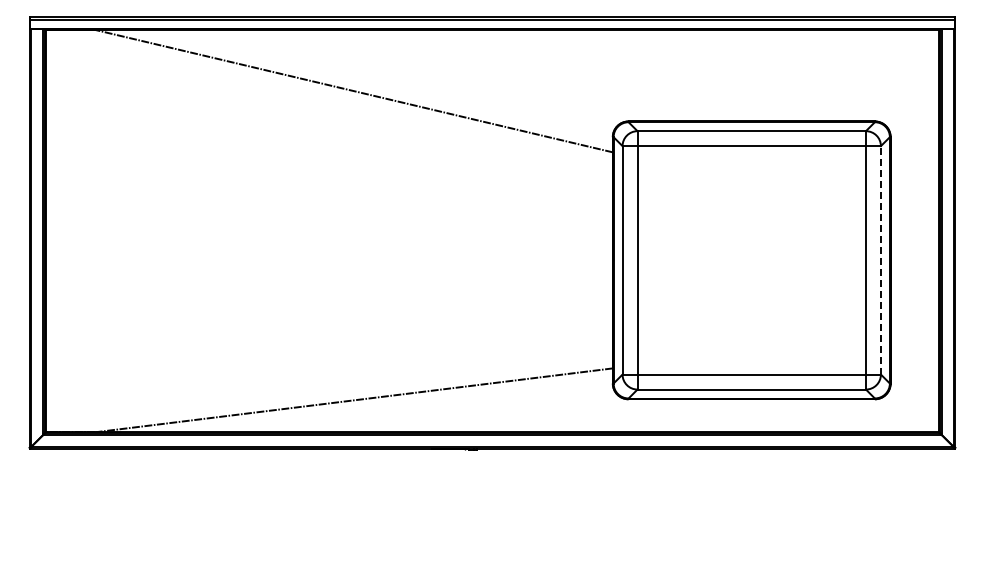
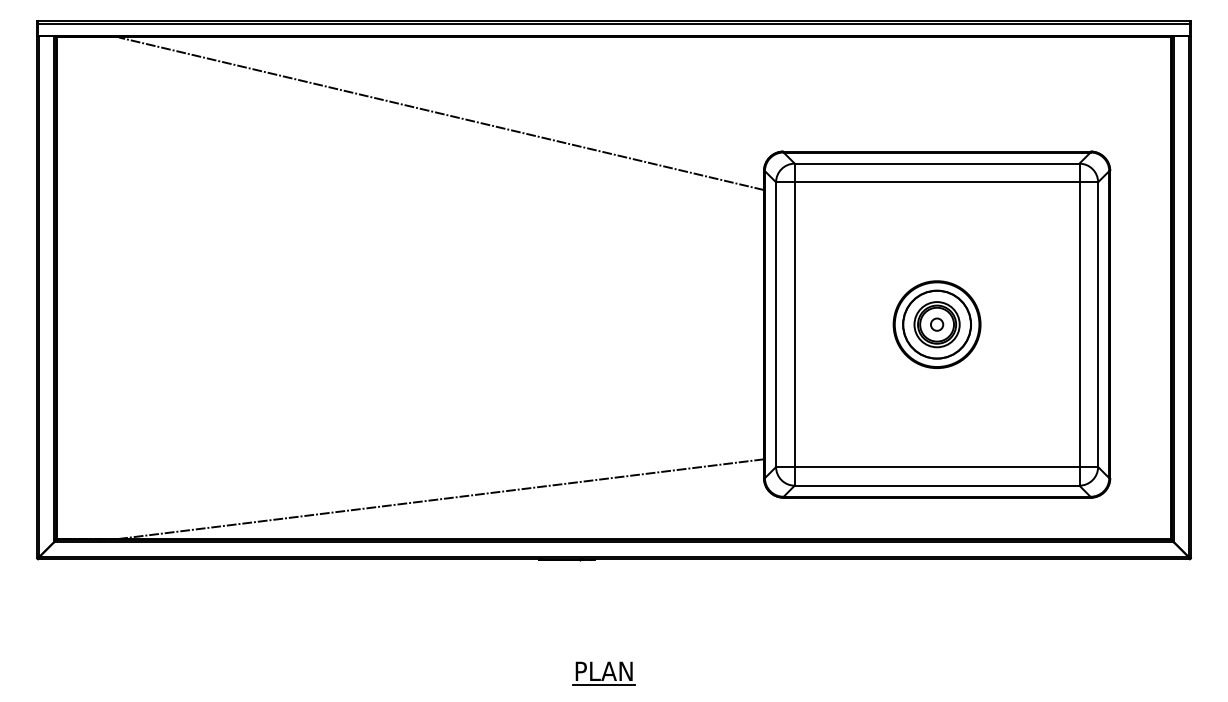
line: (880, 259) -> (1097, 323), dashed -> solid
part: (751, 260) -> (936, 324), added
part: (484, 539) -> (604, 672), added

